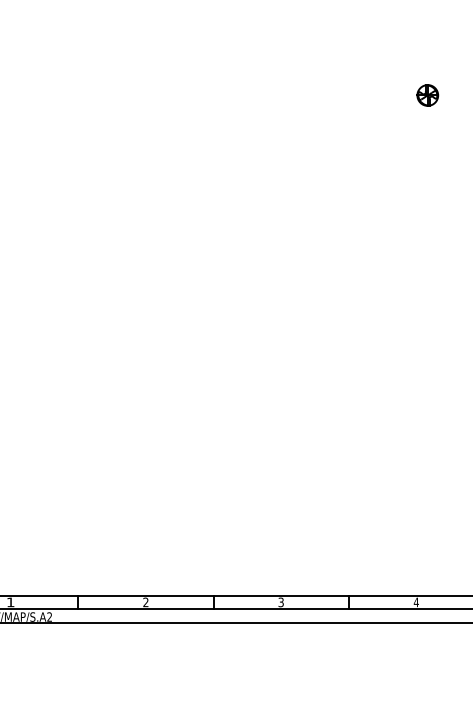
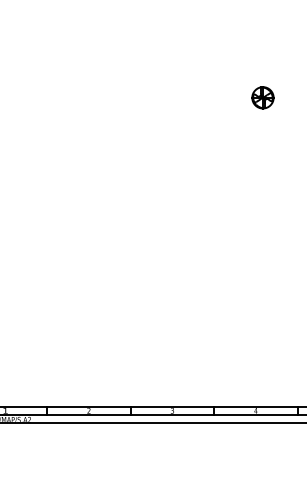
part: (427, 94) -> (262, 97), size x1.67

